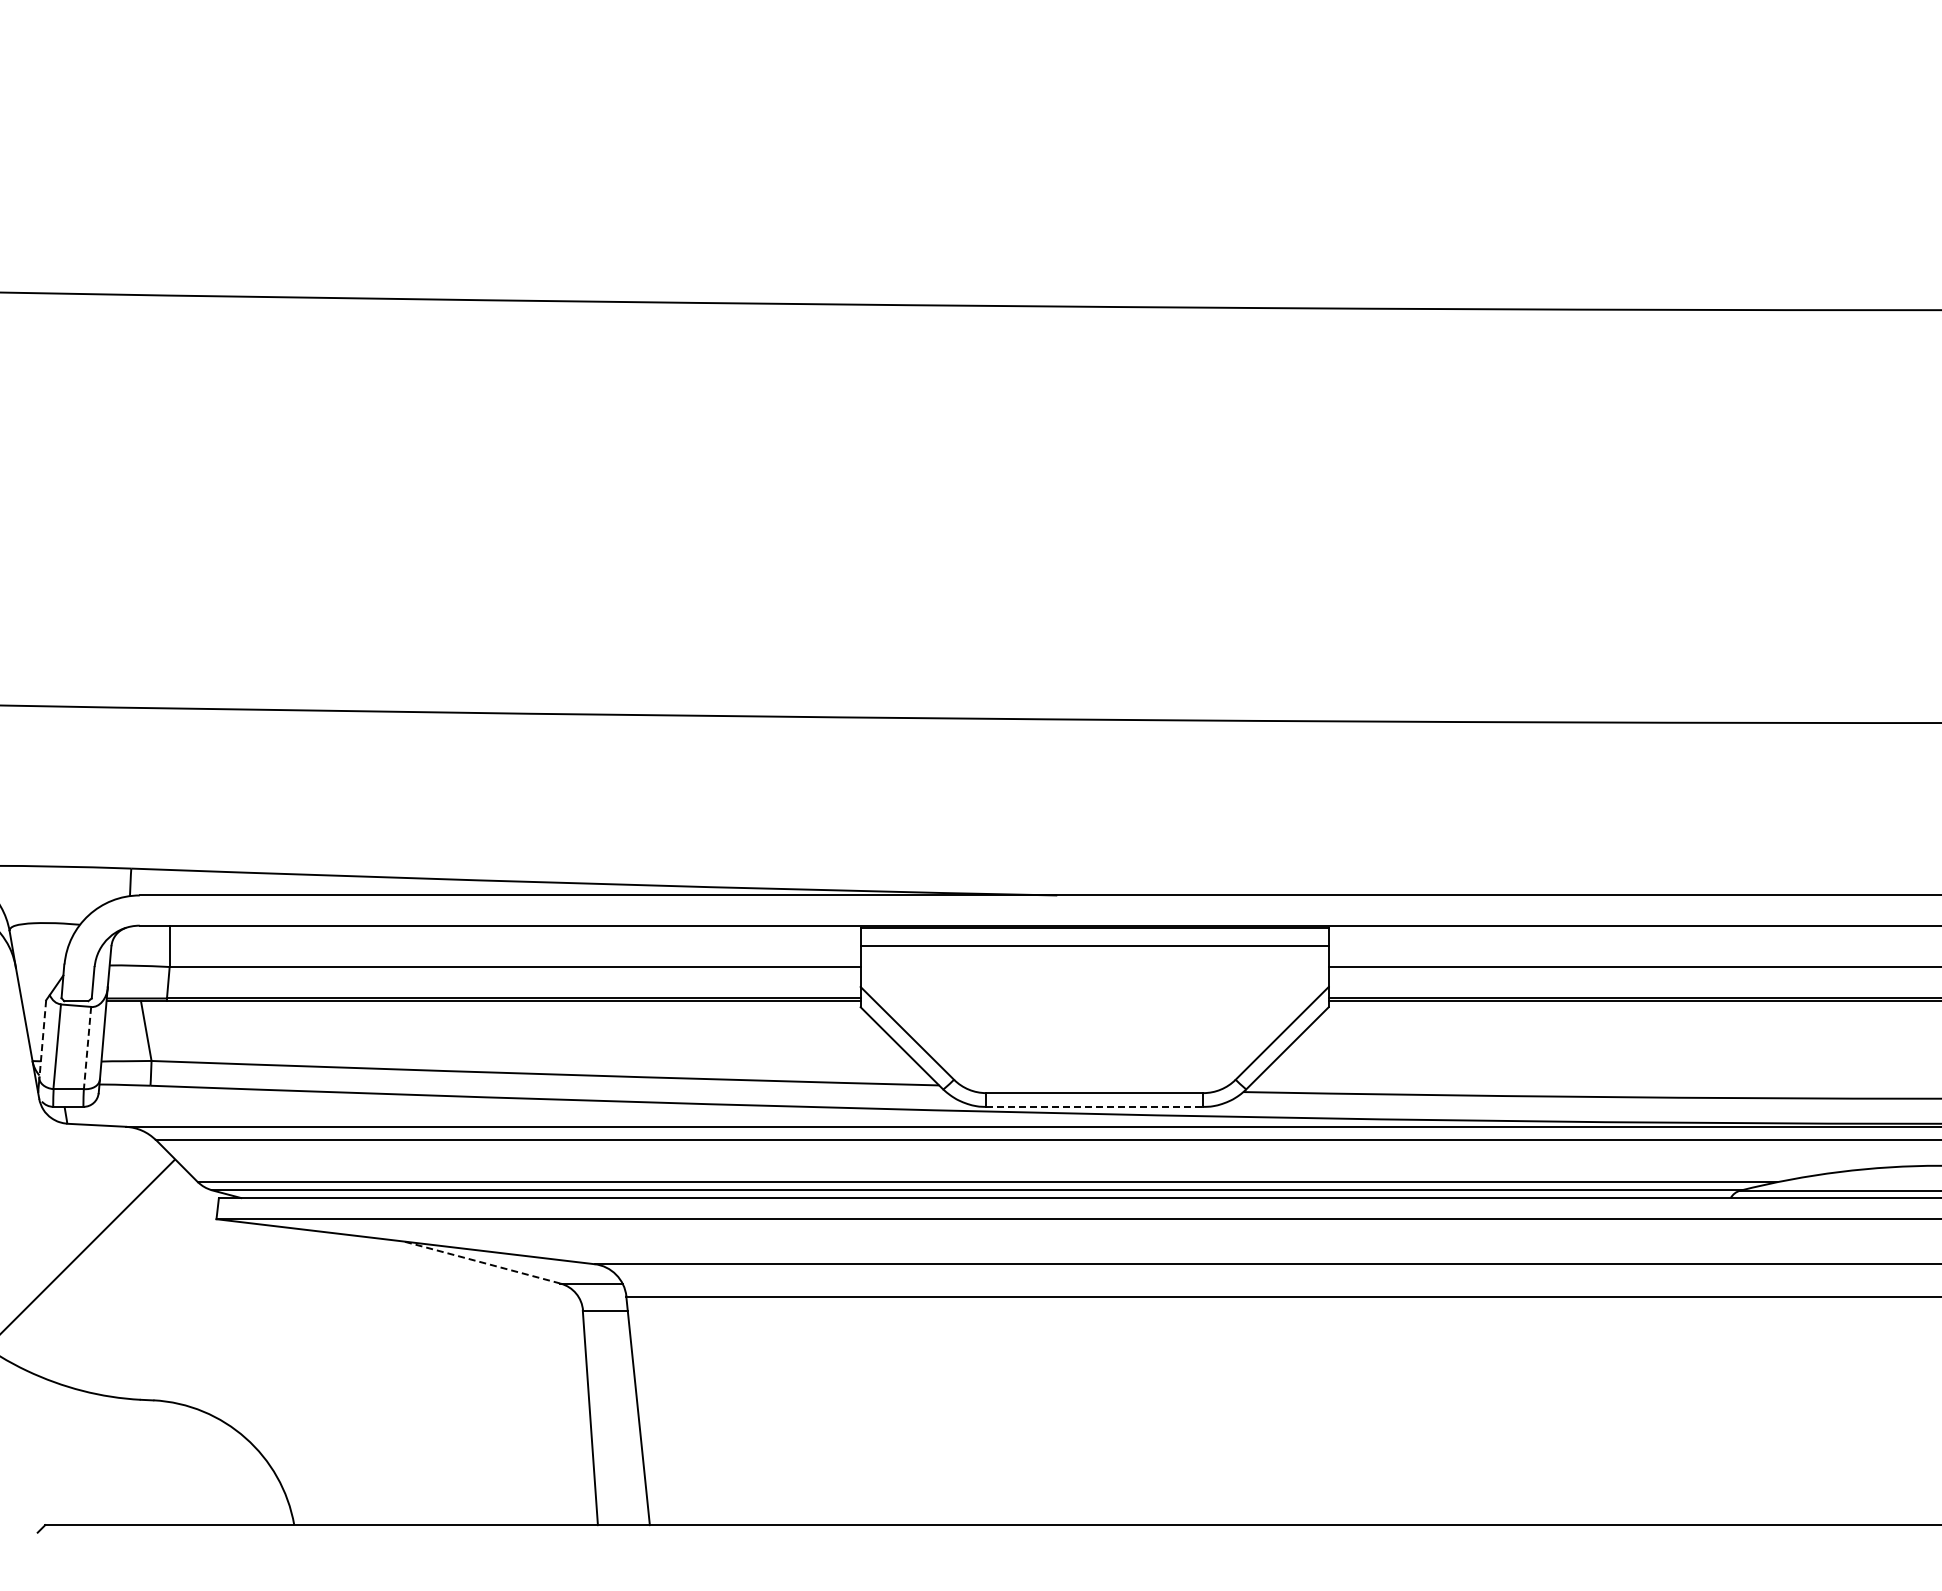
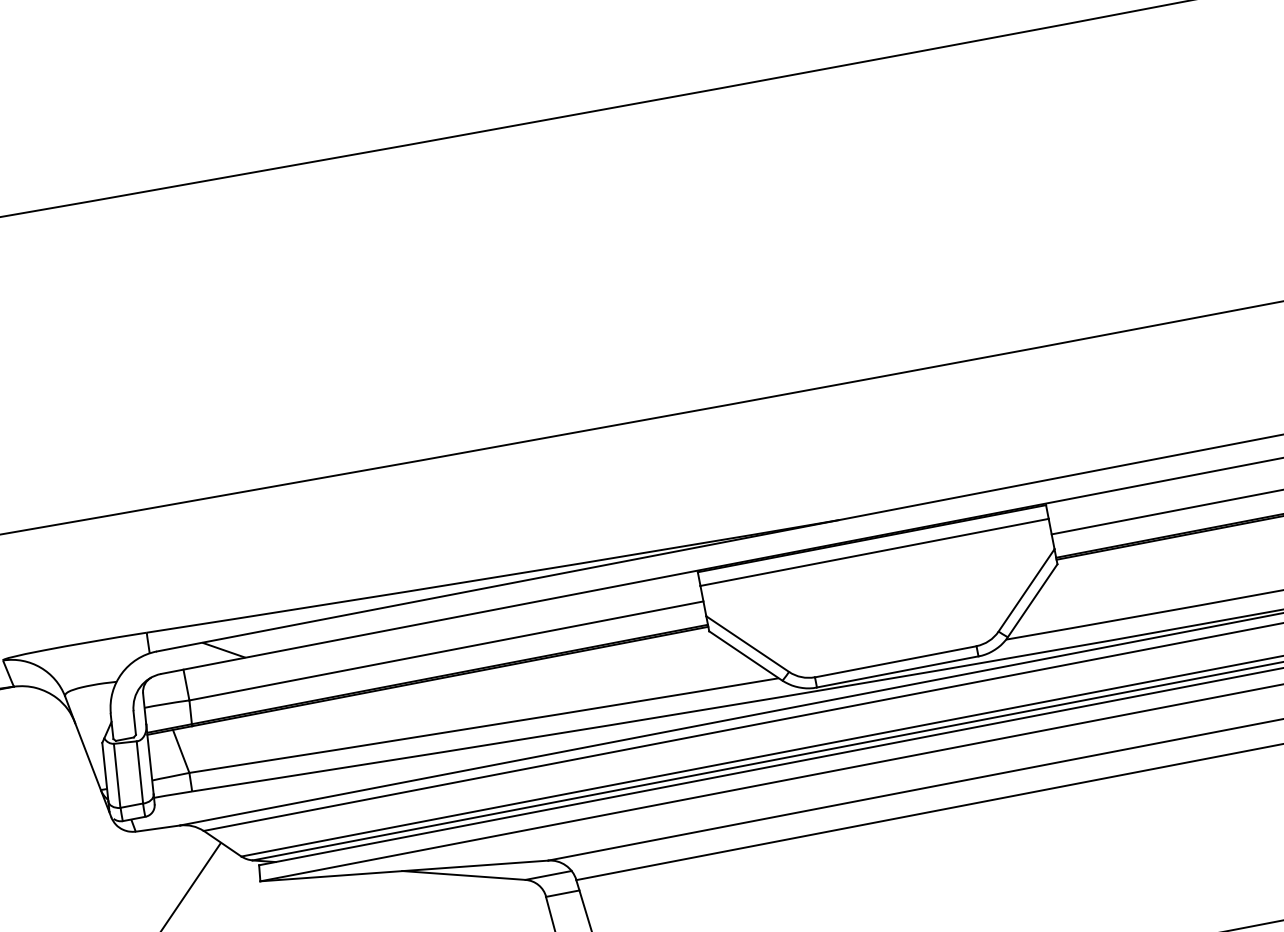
hatch: (226, 910) -> (223, 650), added
line: (42, 1038) -> (105, 771), dashed -> solid
line: (87, 1048) -> (139, 772), dashed -> solid
line: (1094, 1106) -> (897, 671), dashed -> solid
line: (481, 1262) -> (463, 875), dashed -> solid

